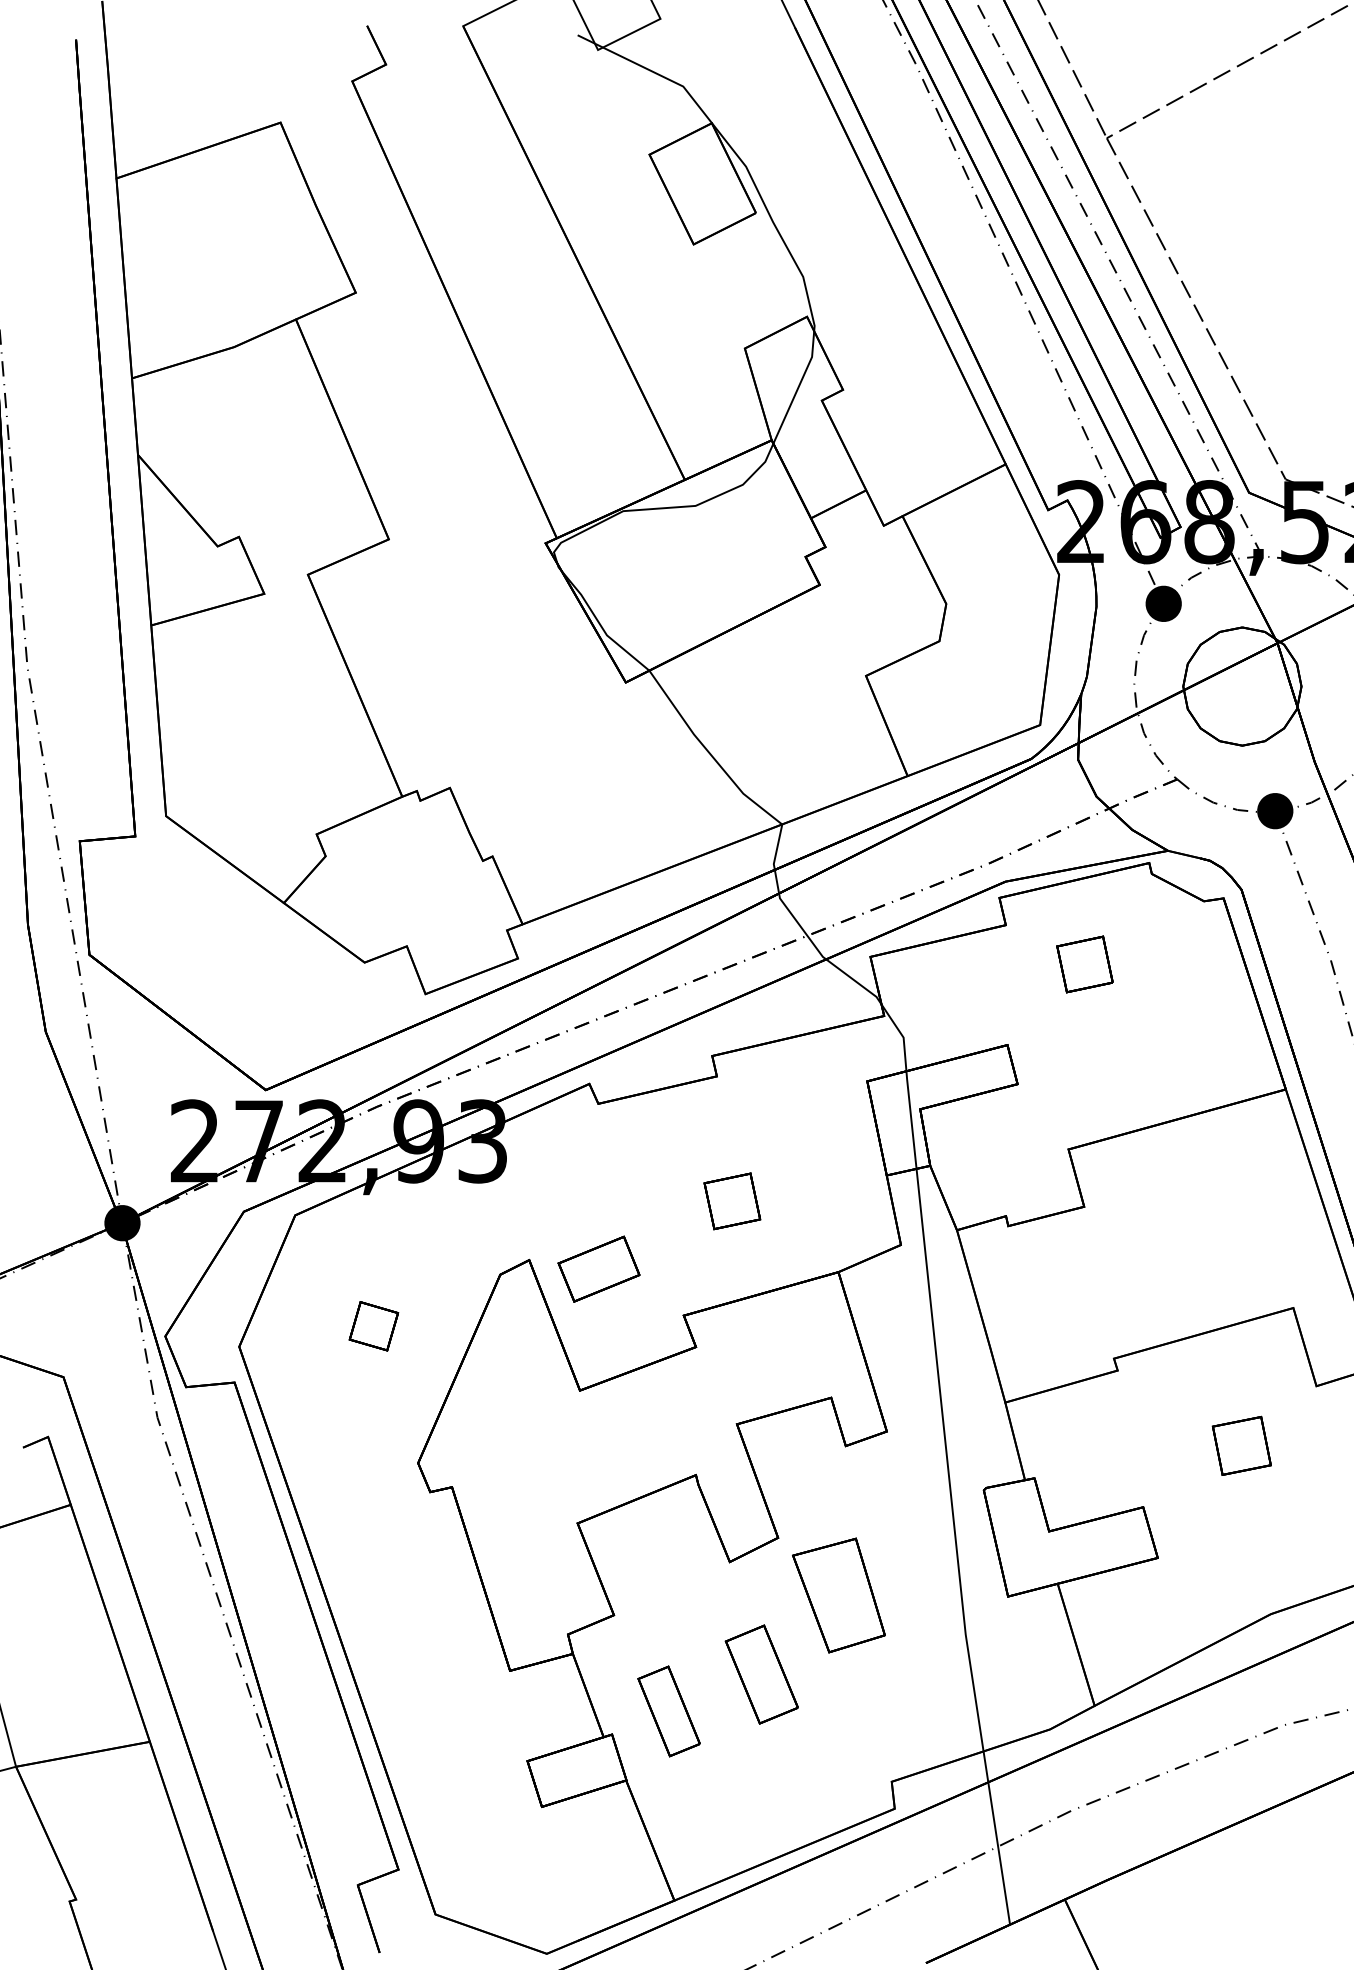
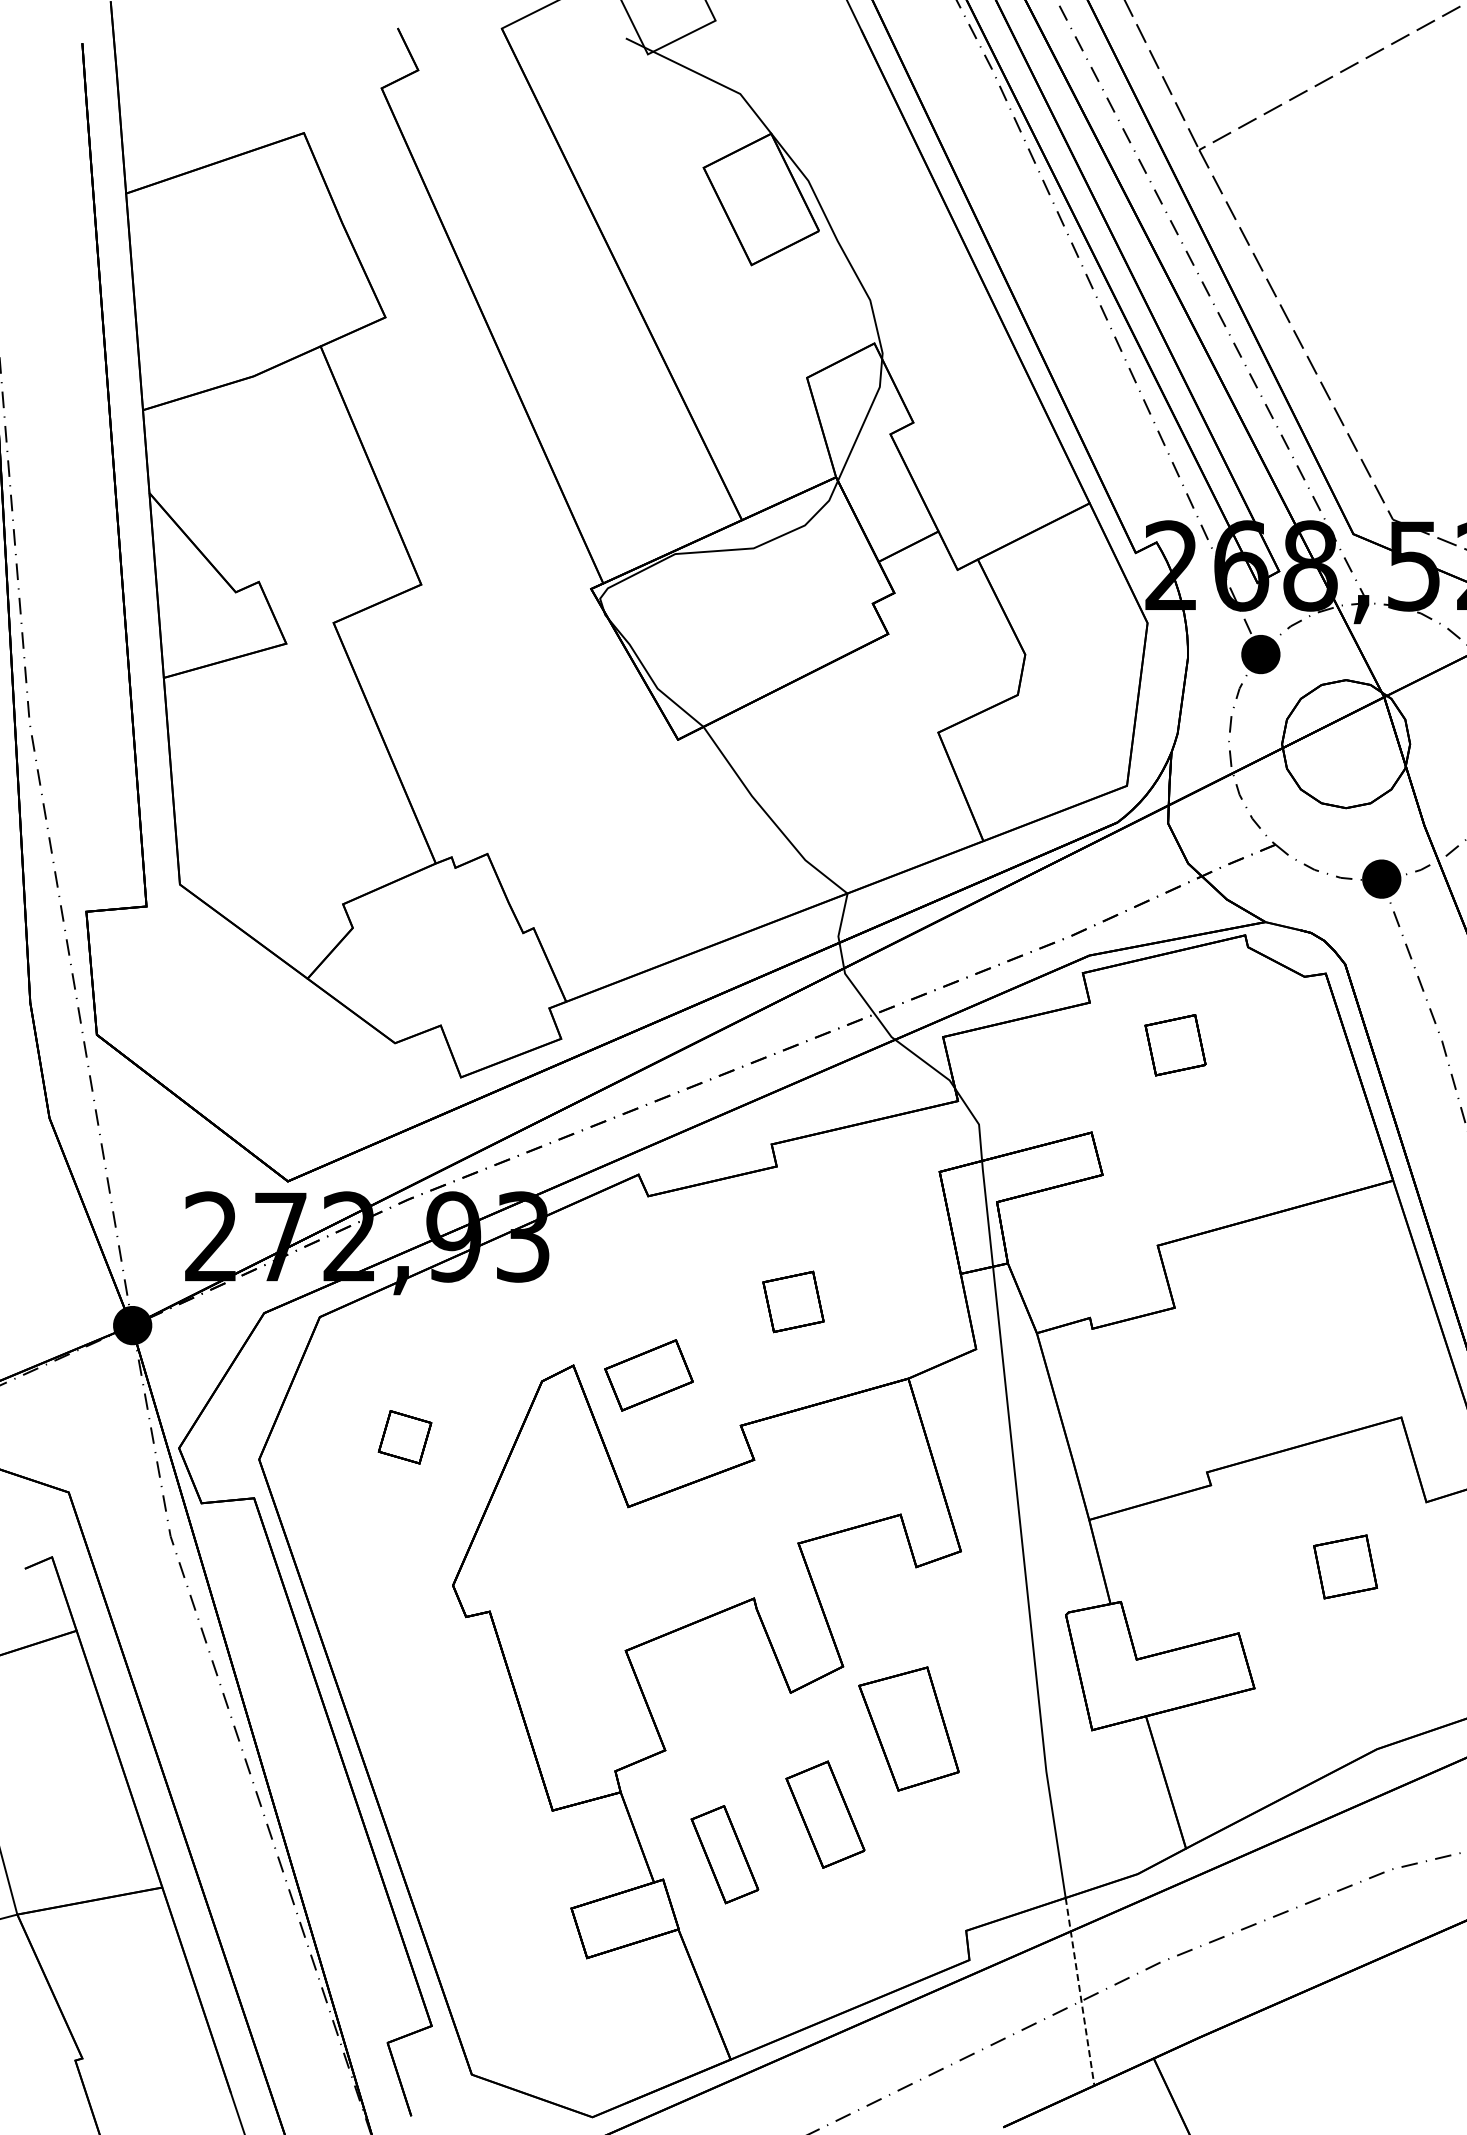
line: (997, 1837) -> (1080, 1991), solid -> dashed

